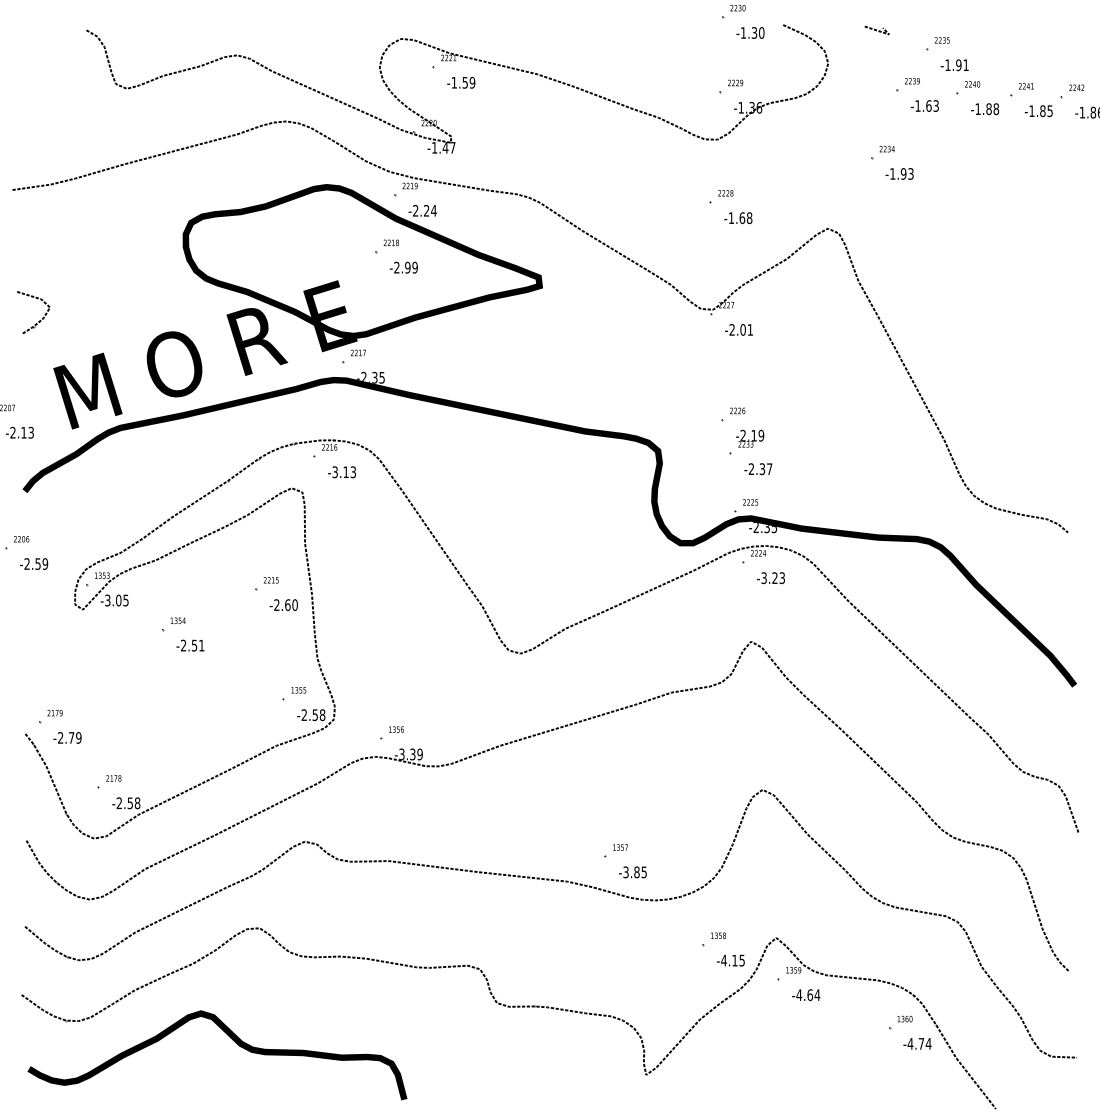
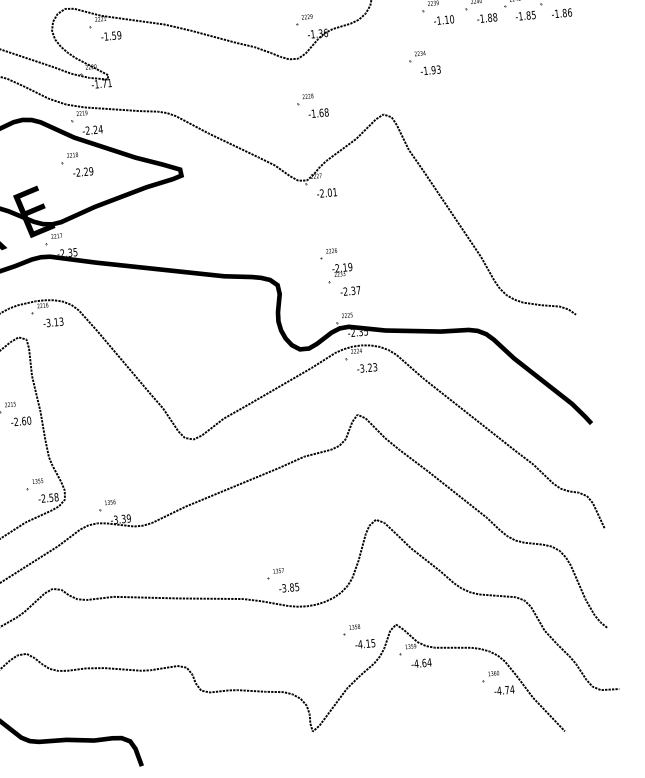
text: (932, 105) -> (449, 19), -1.63 -> -1.10
text: (448, 147) -> (106, 83), -1.47 -> -1.71
text: (407, 267) -> (85, 171), -2.99 -> -2.29

